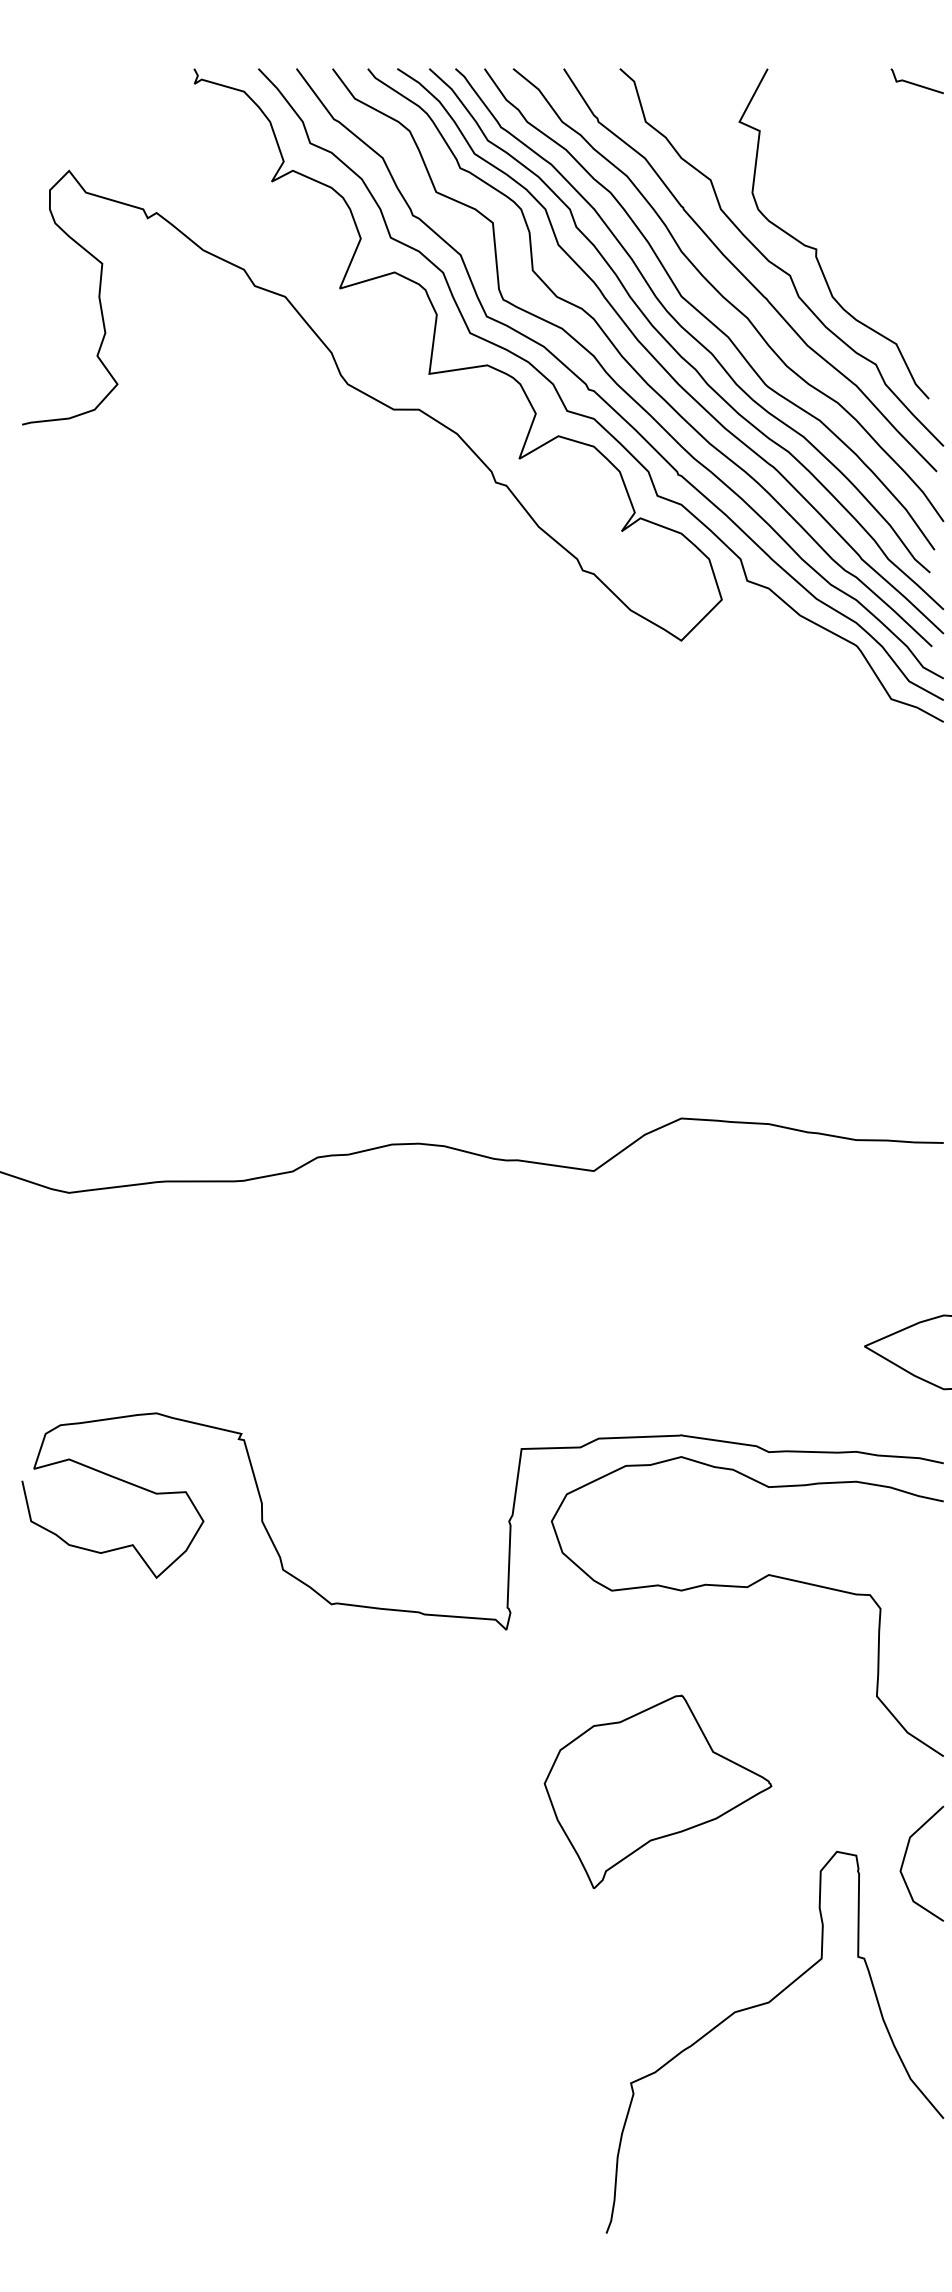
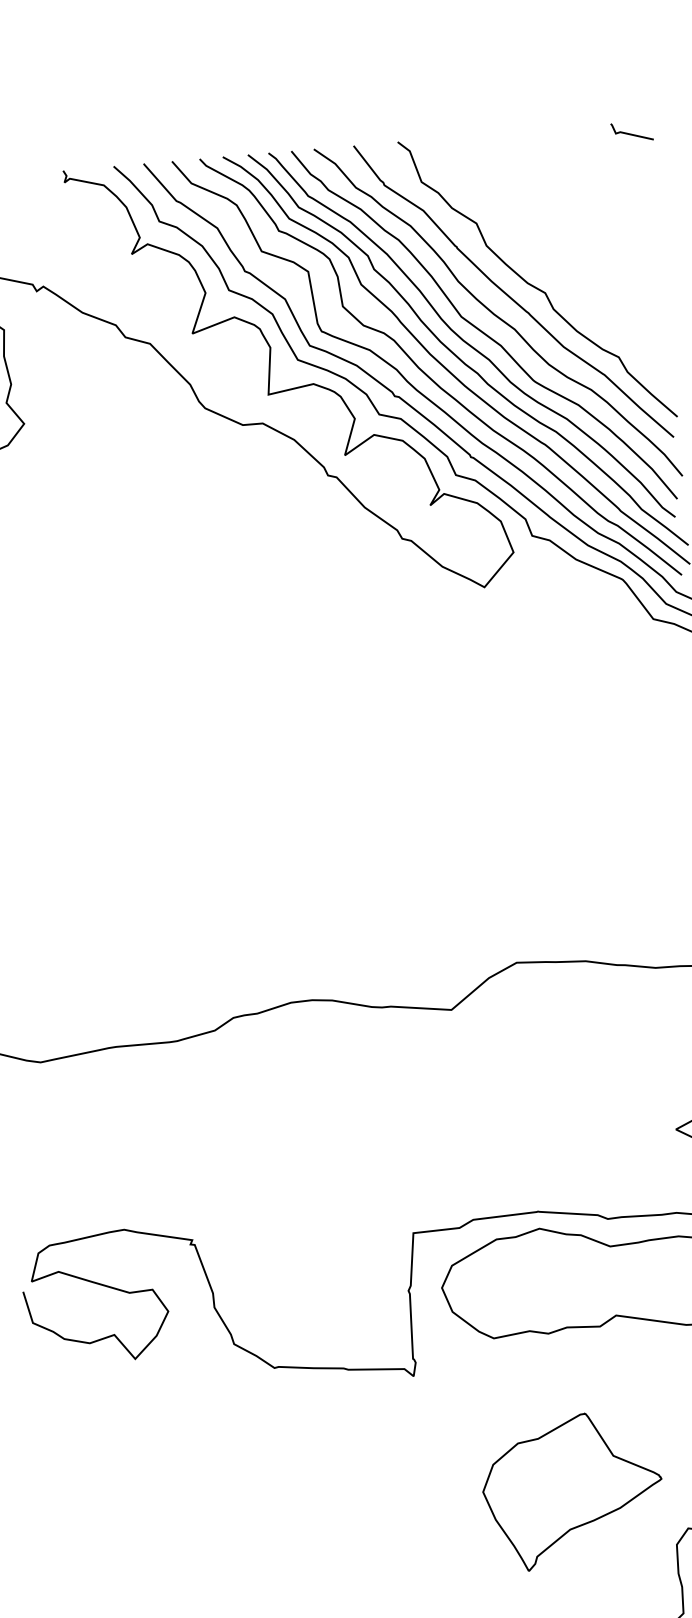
curve: (817, 248) -> (565, 269), removed
part: (657, 1791) -> (572, 1490), moved

